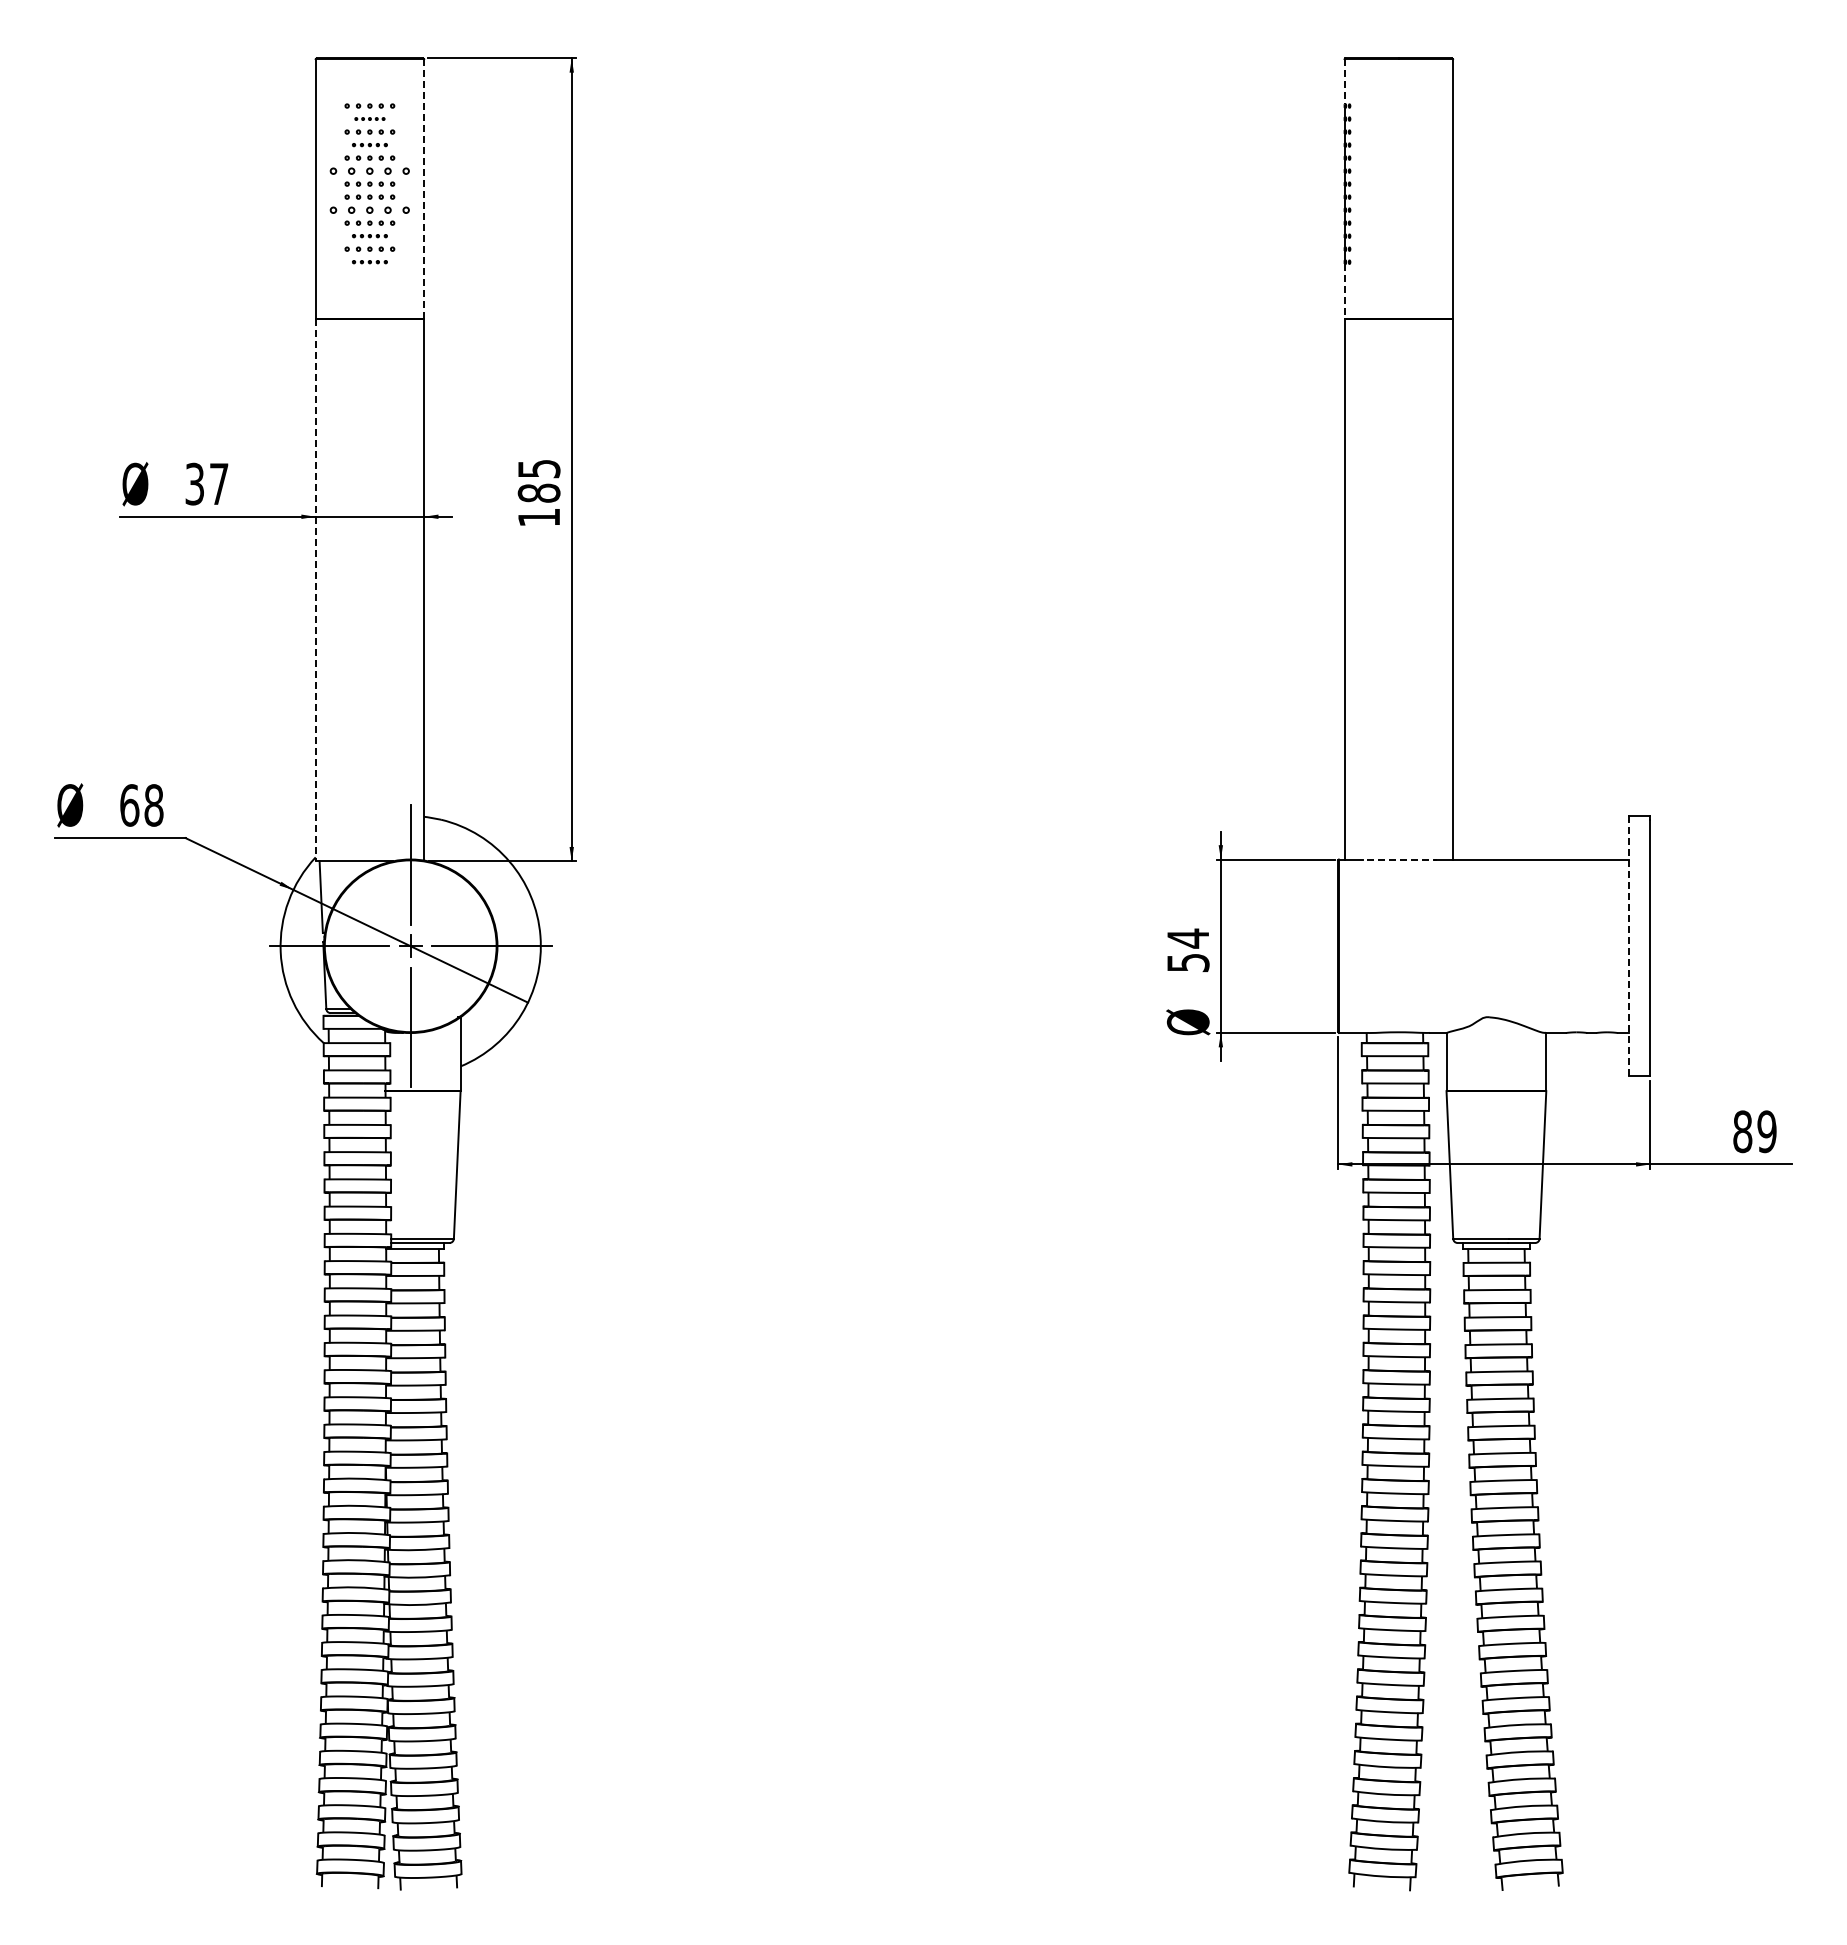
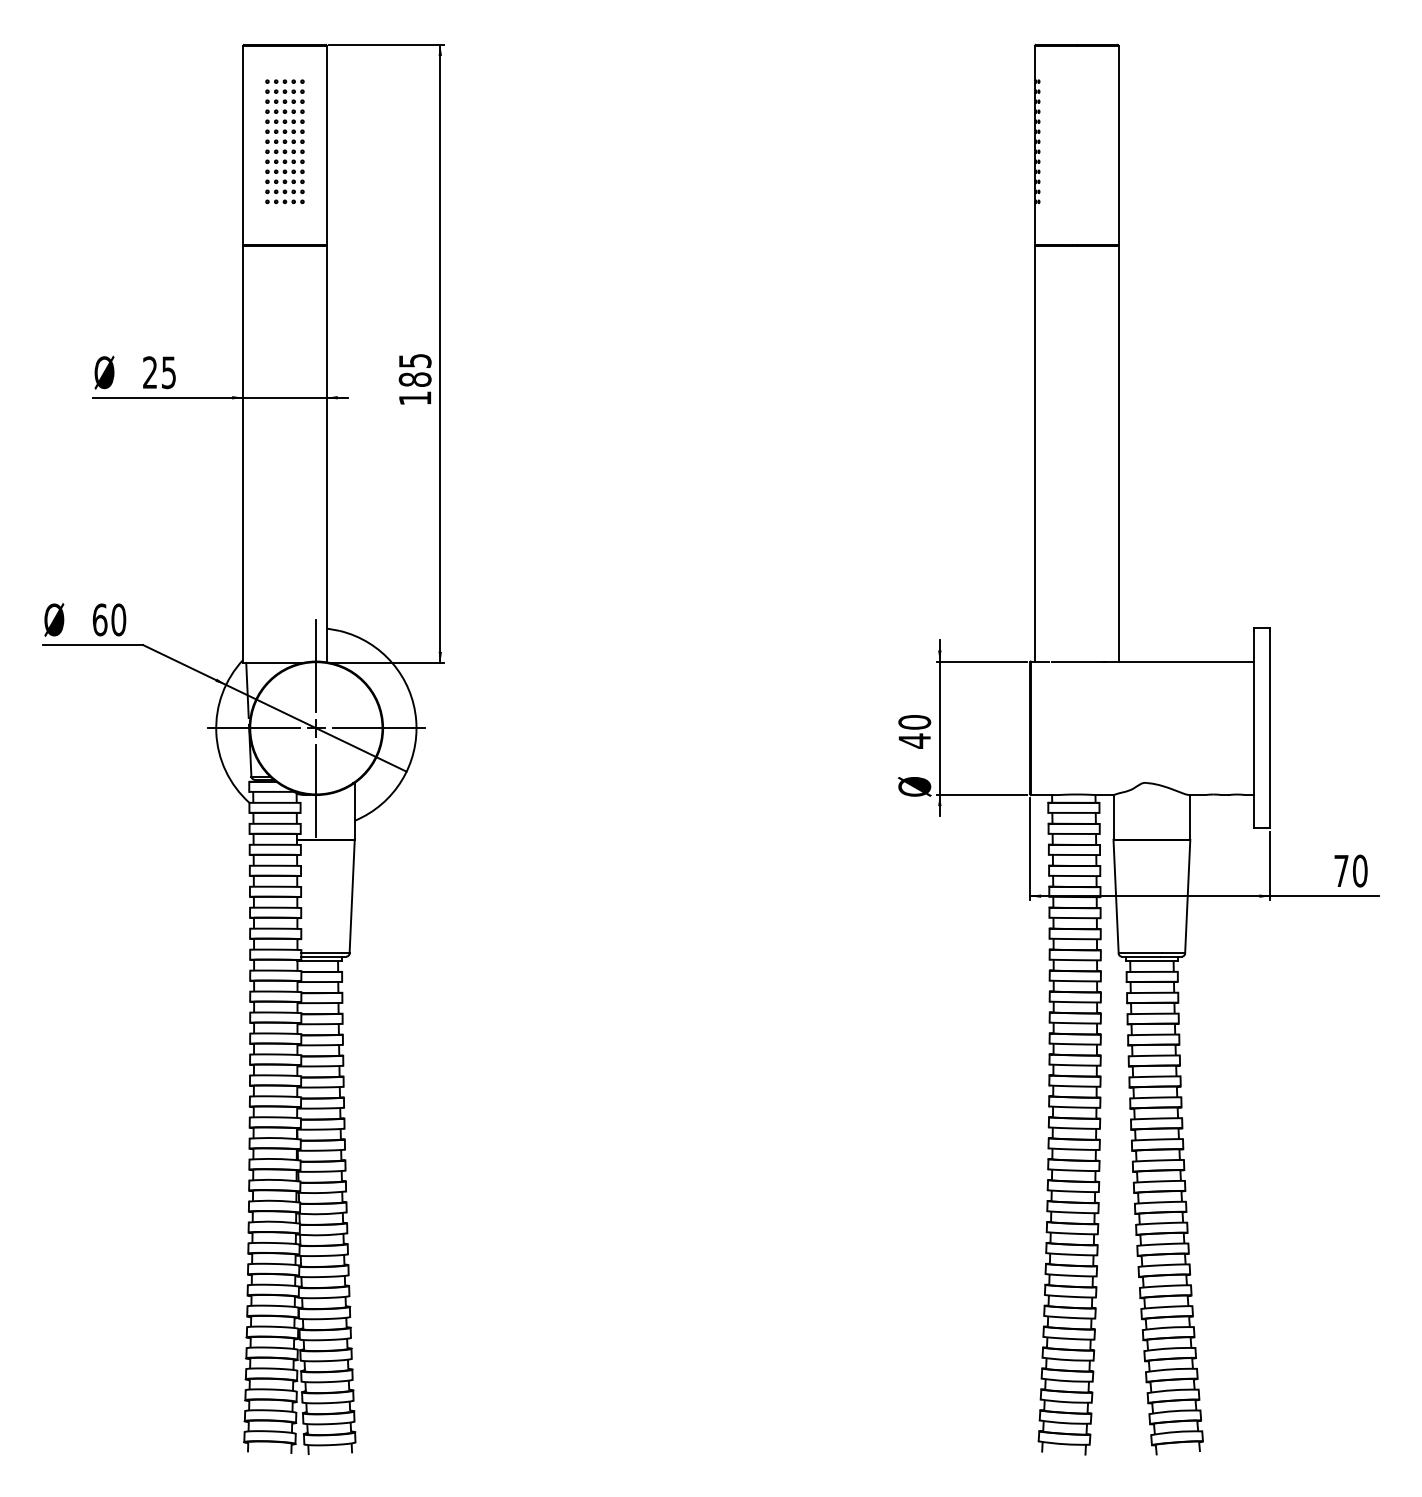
line: (1344, 81) -> (1035, 62), dashed -> solid
part: (369, 118) -> (284, 91), size x1.67
part: (369, 144) -> (284, 111), size x1.43
part: (369, 170) -> (284, 131), size x0.62
line: (424, 188) -> (326, 145), dashed -> solid
part: (369, 209) -> (284, 161), size x0.62
part: (369, 235) -> (284, 181), size x1.43
part: (369, 261) -> (284, 201), size x1.43
line: (1344, 291) -> (1035, 224), dashed -> solid
text: (206, 484) -> (159, 372), 37 -> 25
line: (315, 590) -> (243, 454), dashed -> solid
text: (153, 805) -> (118, 619), 68 -> 60
line: (1402, 859) -> (1079, 661), dashed -> solid
line: (1628, 947) -> (1253, 729), dashed -> solid
text: (1187, 950) -> (914, 731), 54 -> 40
text: (1754, 1131) -> (1350, 870), 89 -> 70

